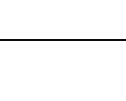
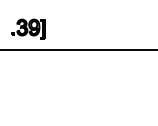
part: (22, 22) -> (28, 28), added

